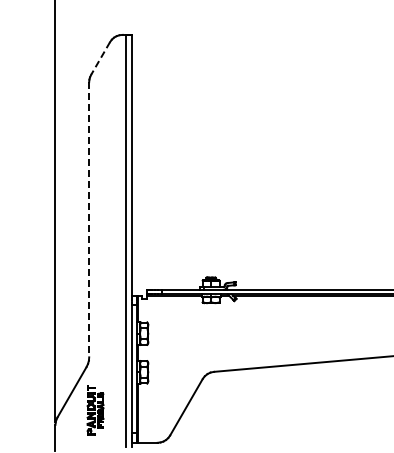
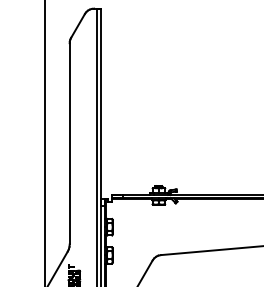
line: (100, 58) -> (77, 25), dashed -> solid
line: (89, 219) -> (69, 143), dashed -> solid

